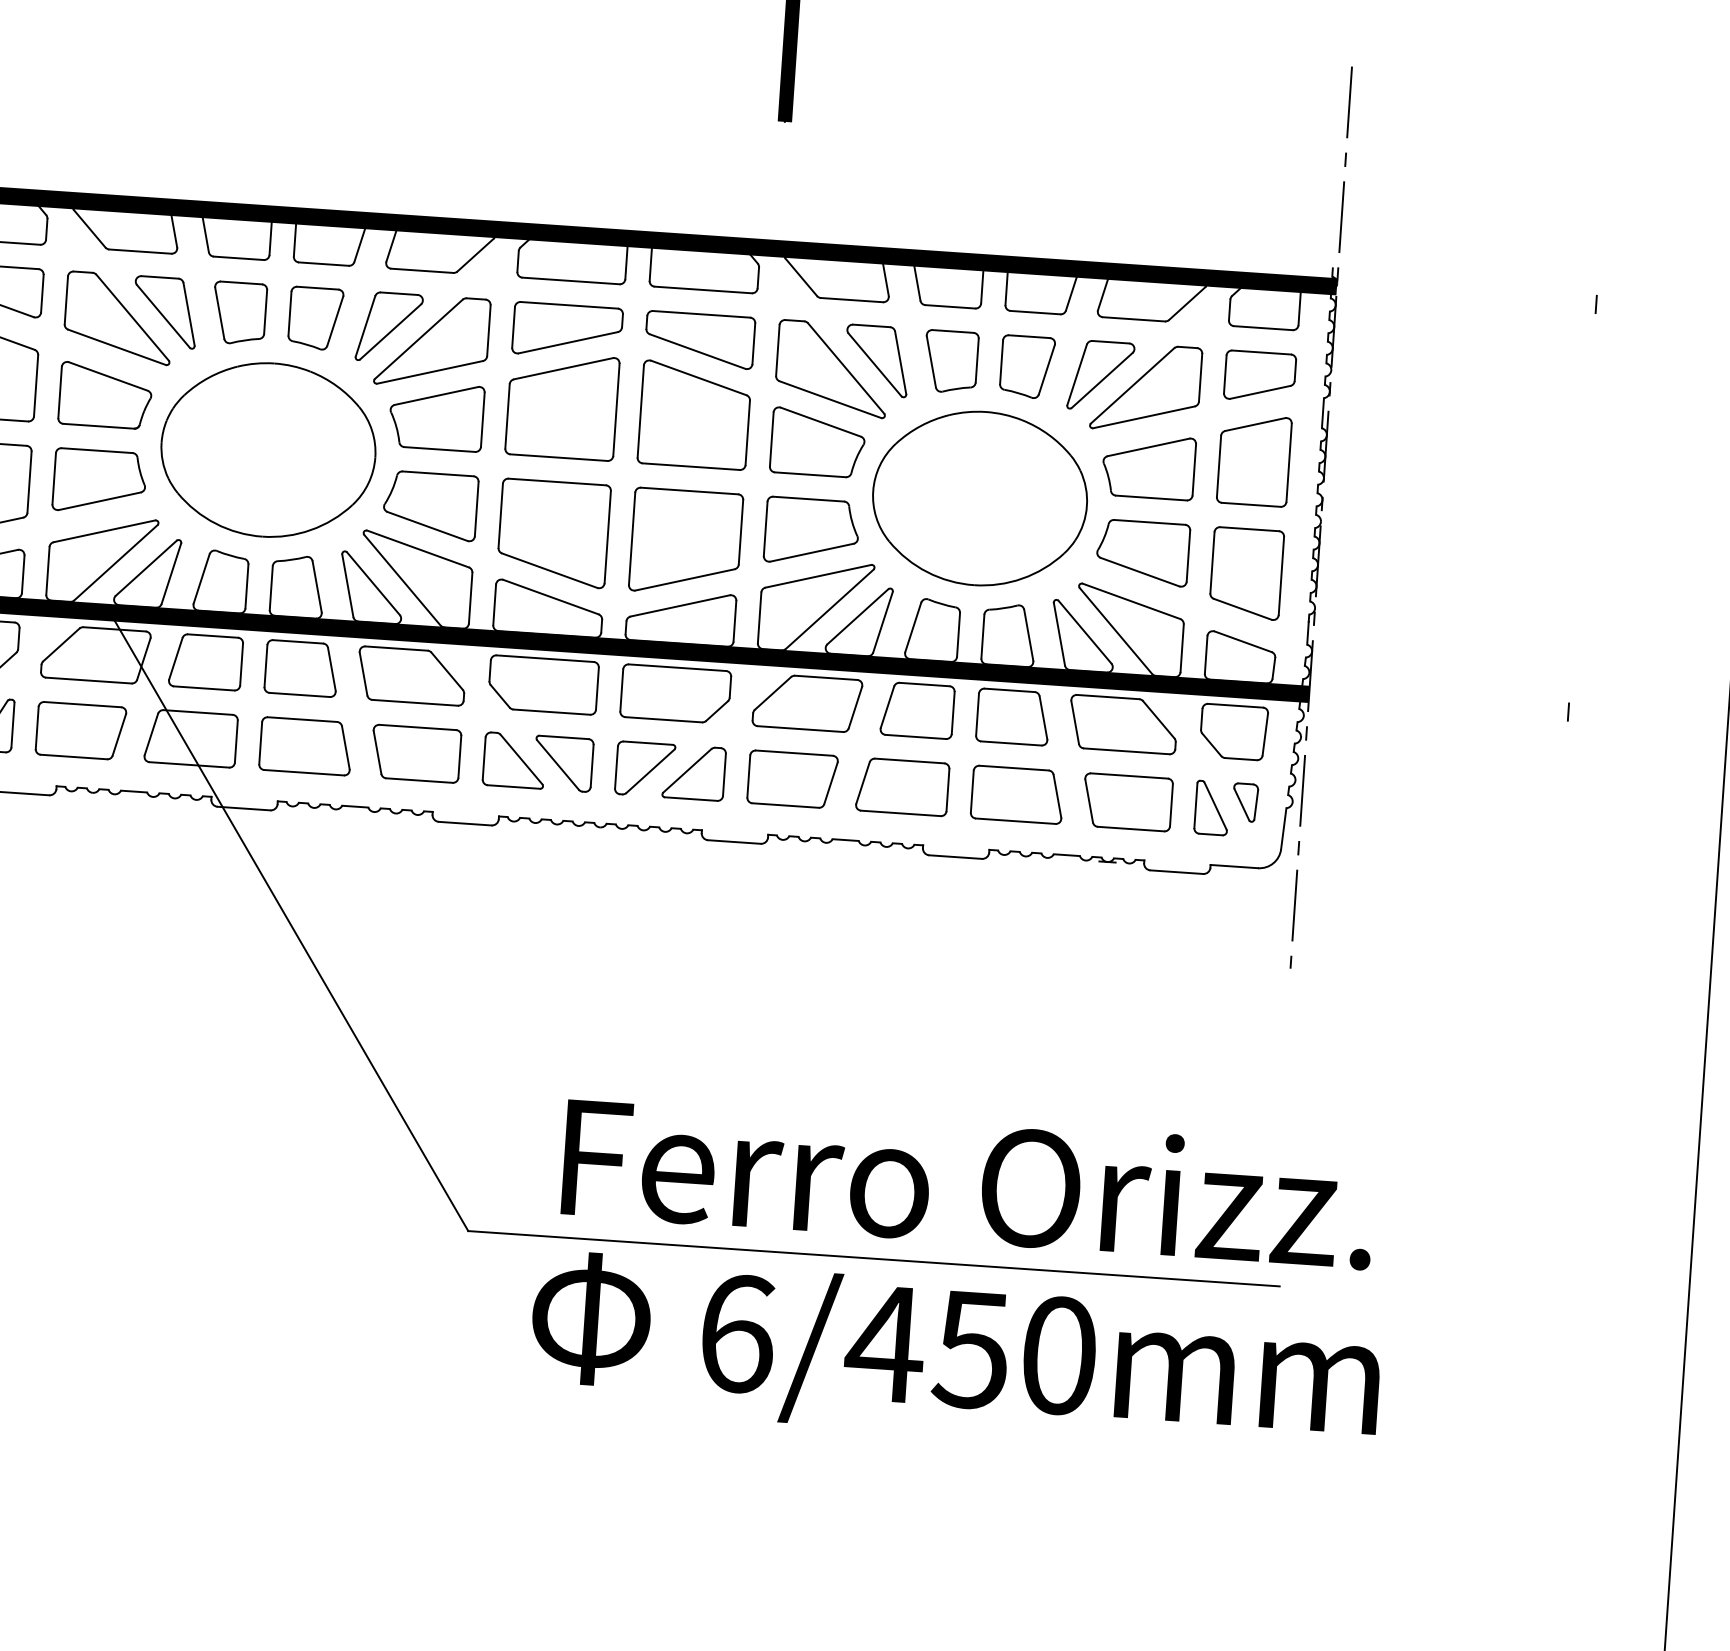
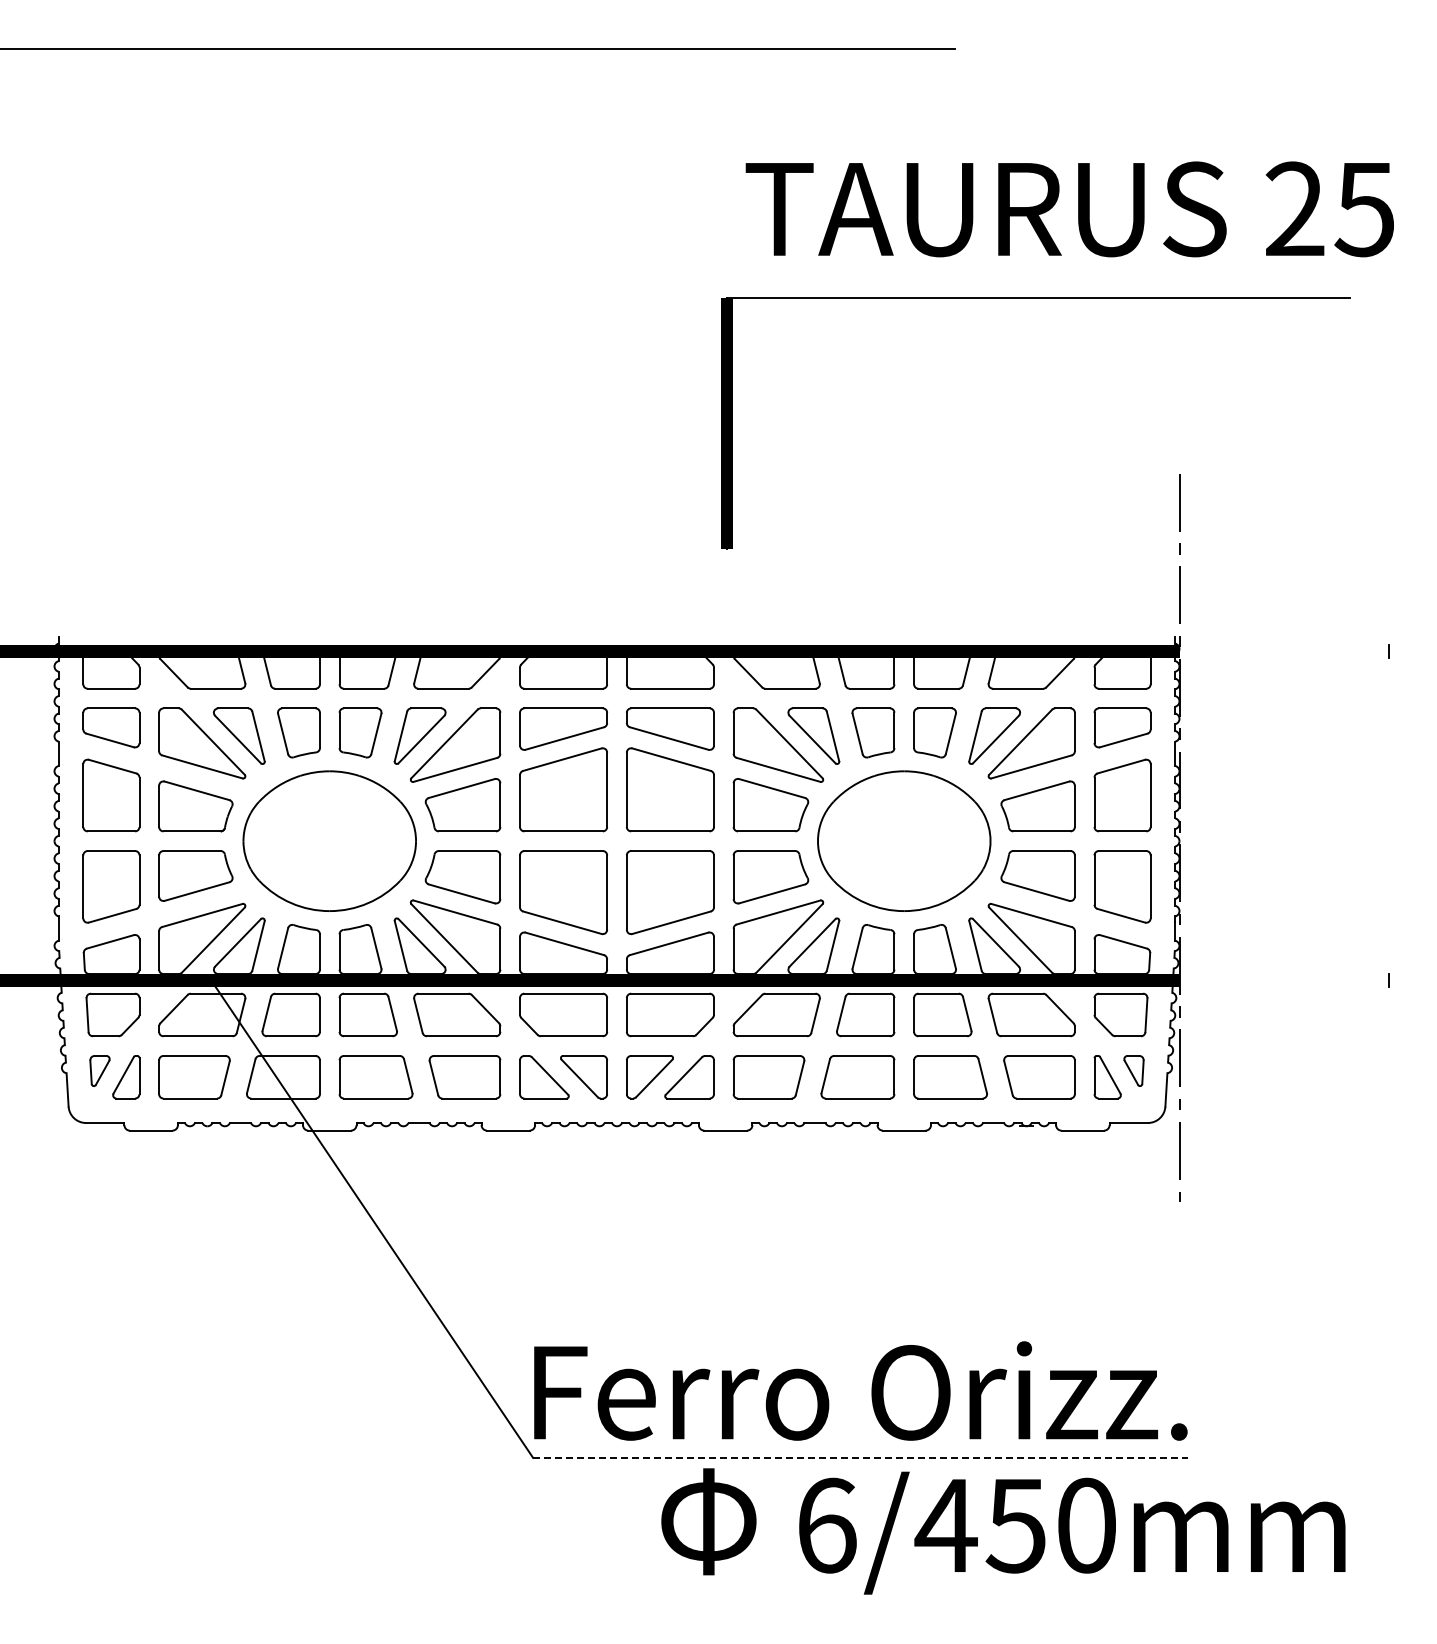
text: (968, 1181) -> (860, 1390), moved
line: (873, 1258) -> (860, 1457), solid -> dashed
text: (955, 1355) -> (1003, 1531), moved

